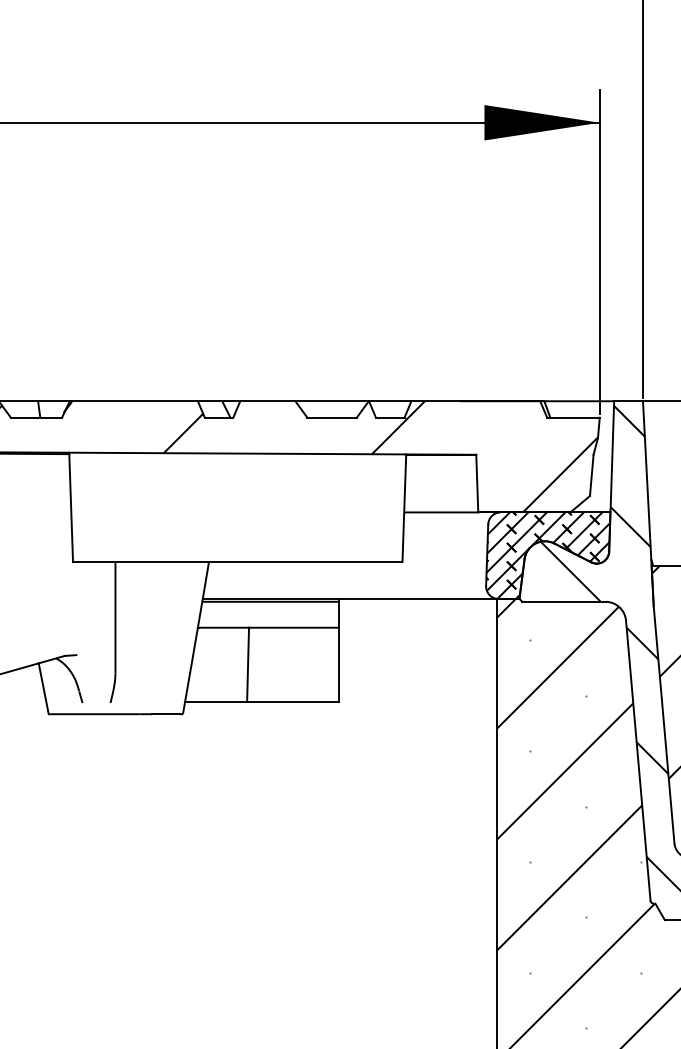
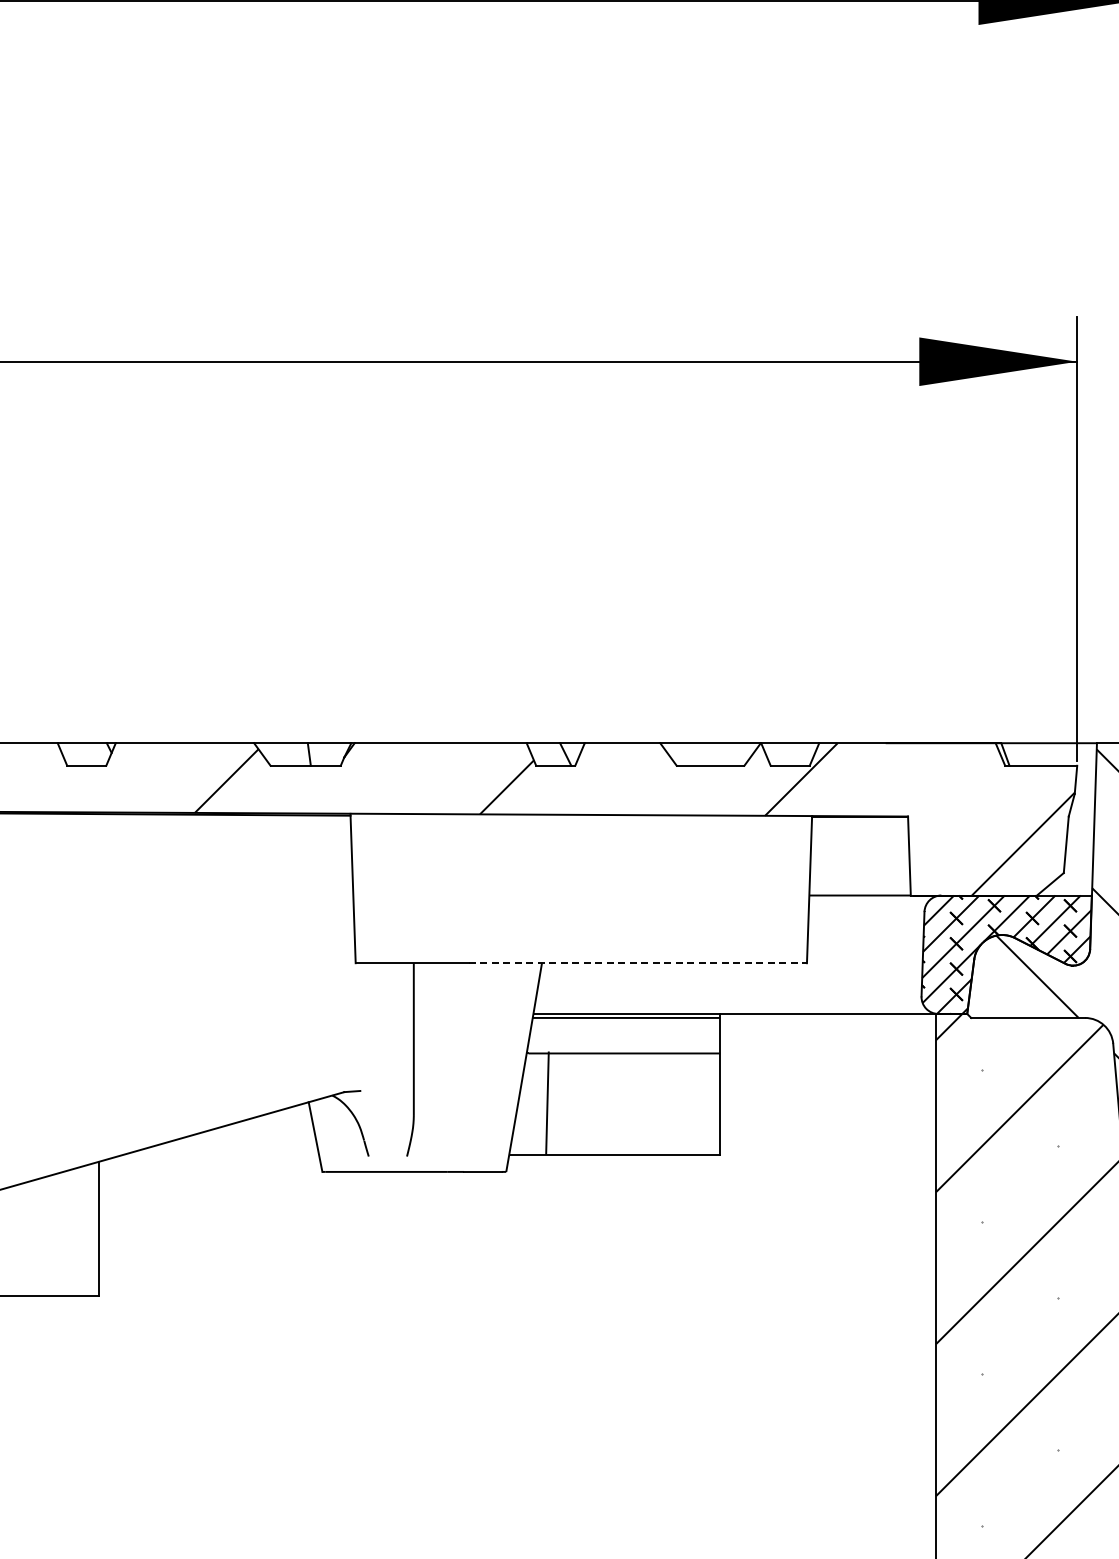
line: (279, 562) -> (638, 963), solid -> dashed
line: (248, 664) -> (547, 1103), moved

